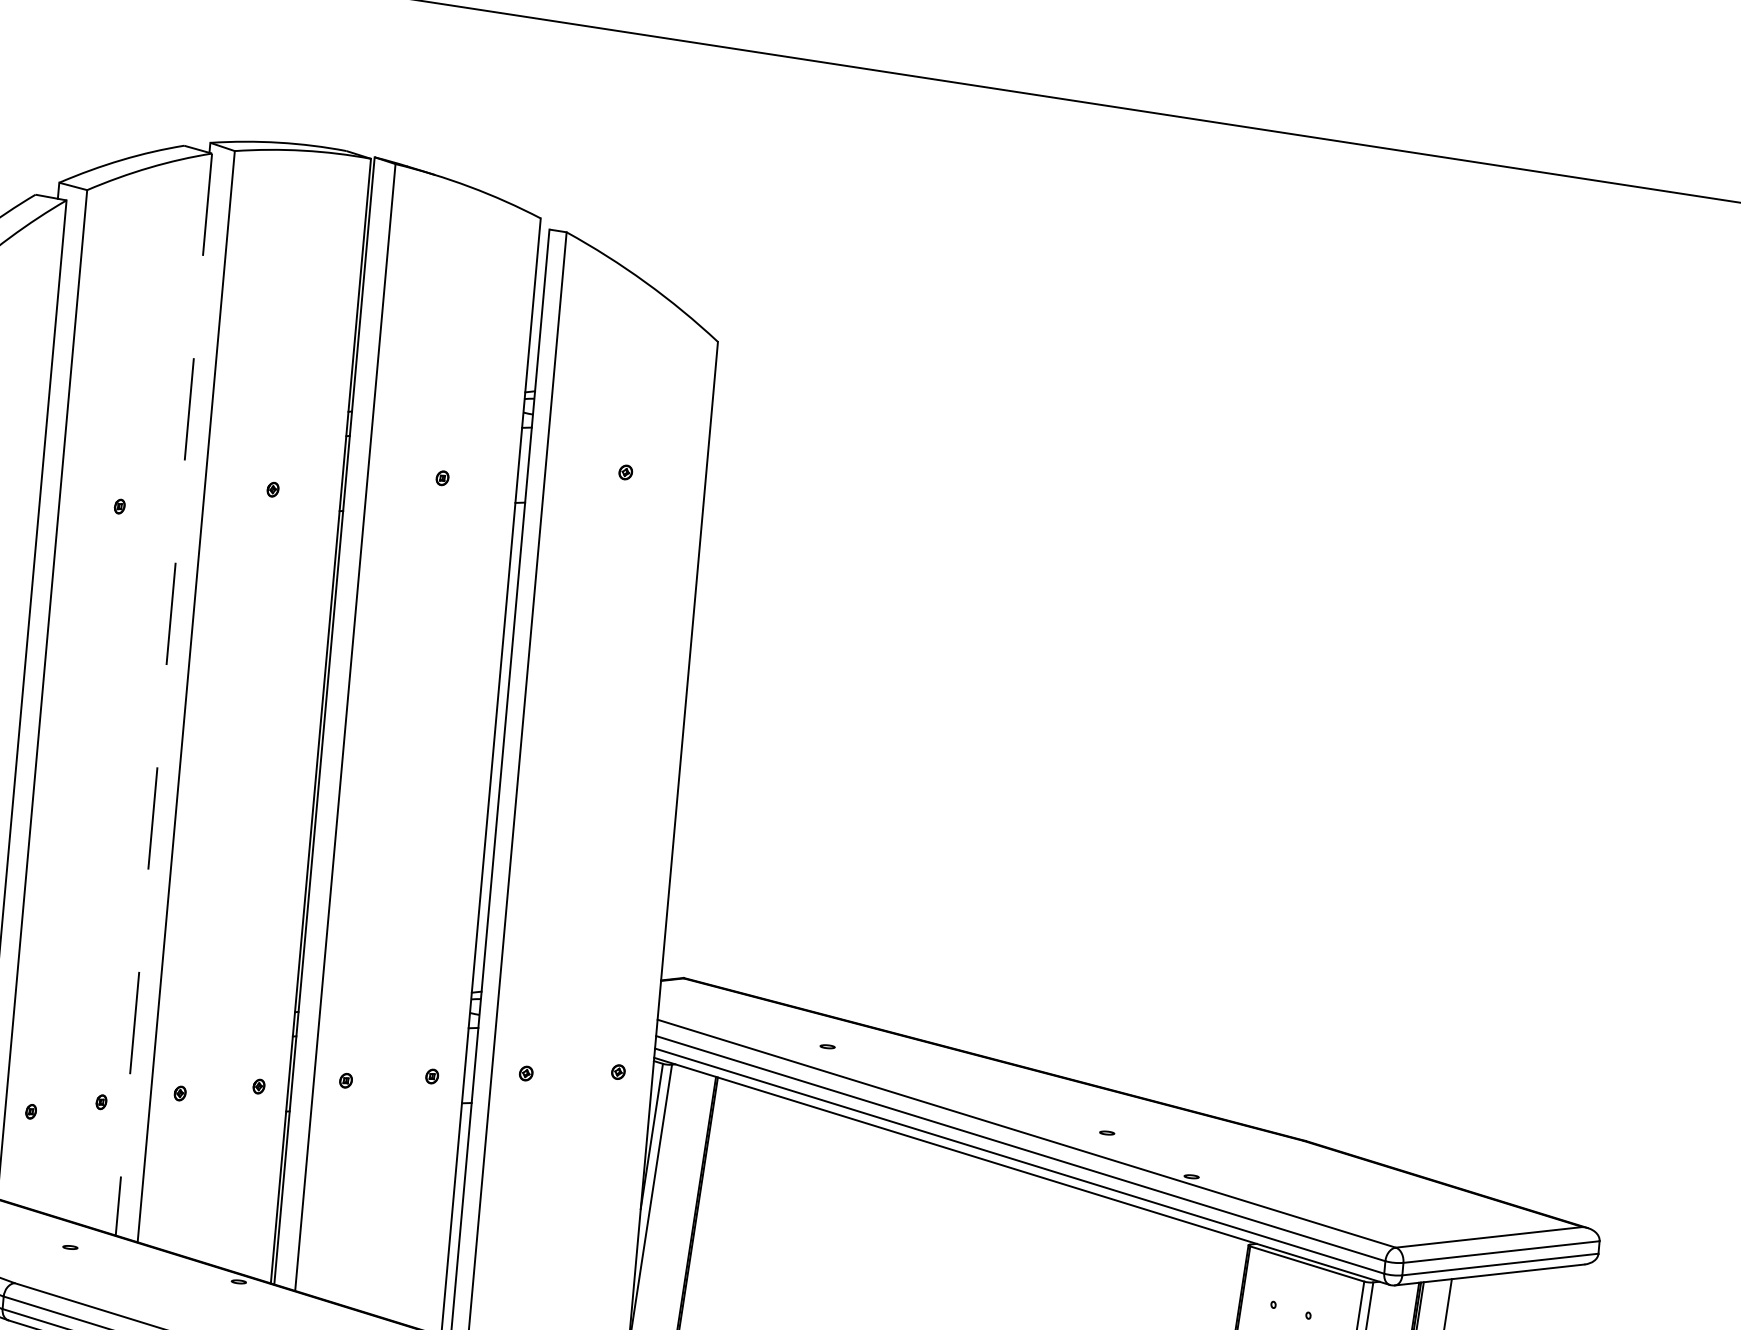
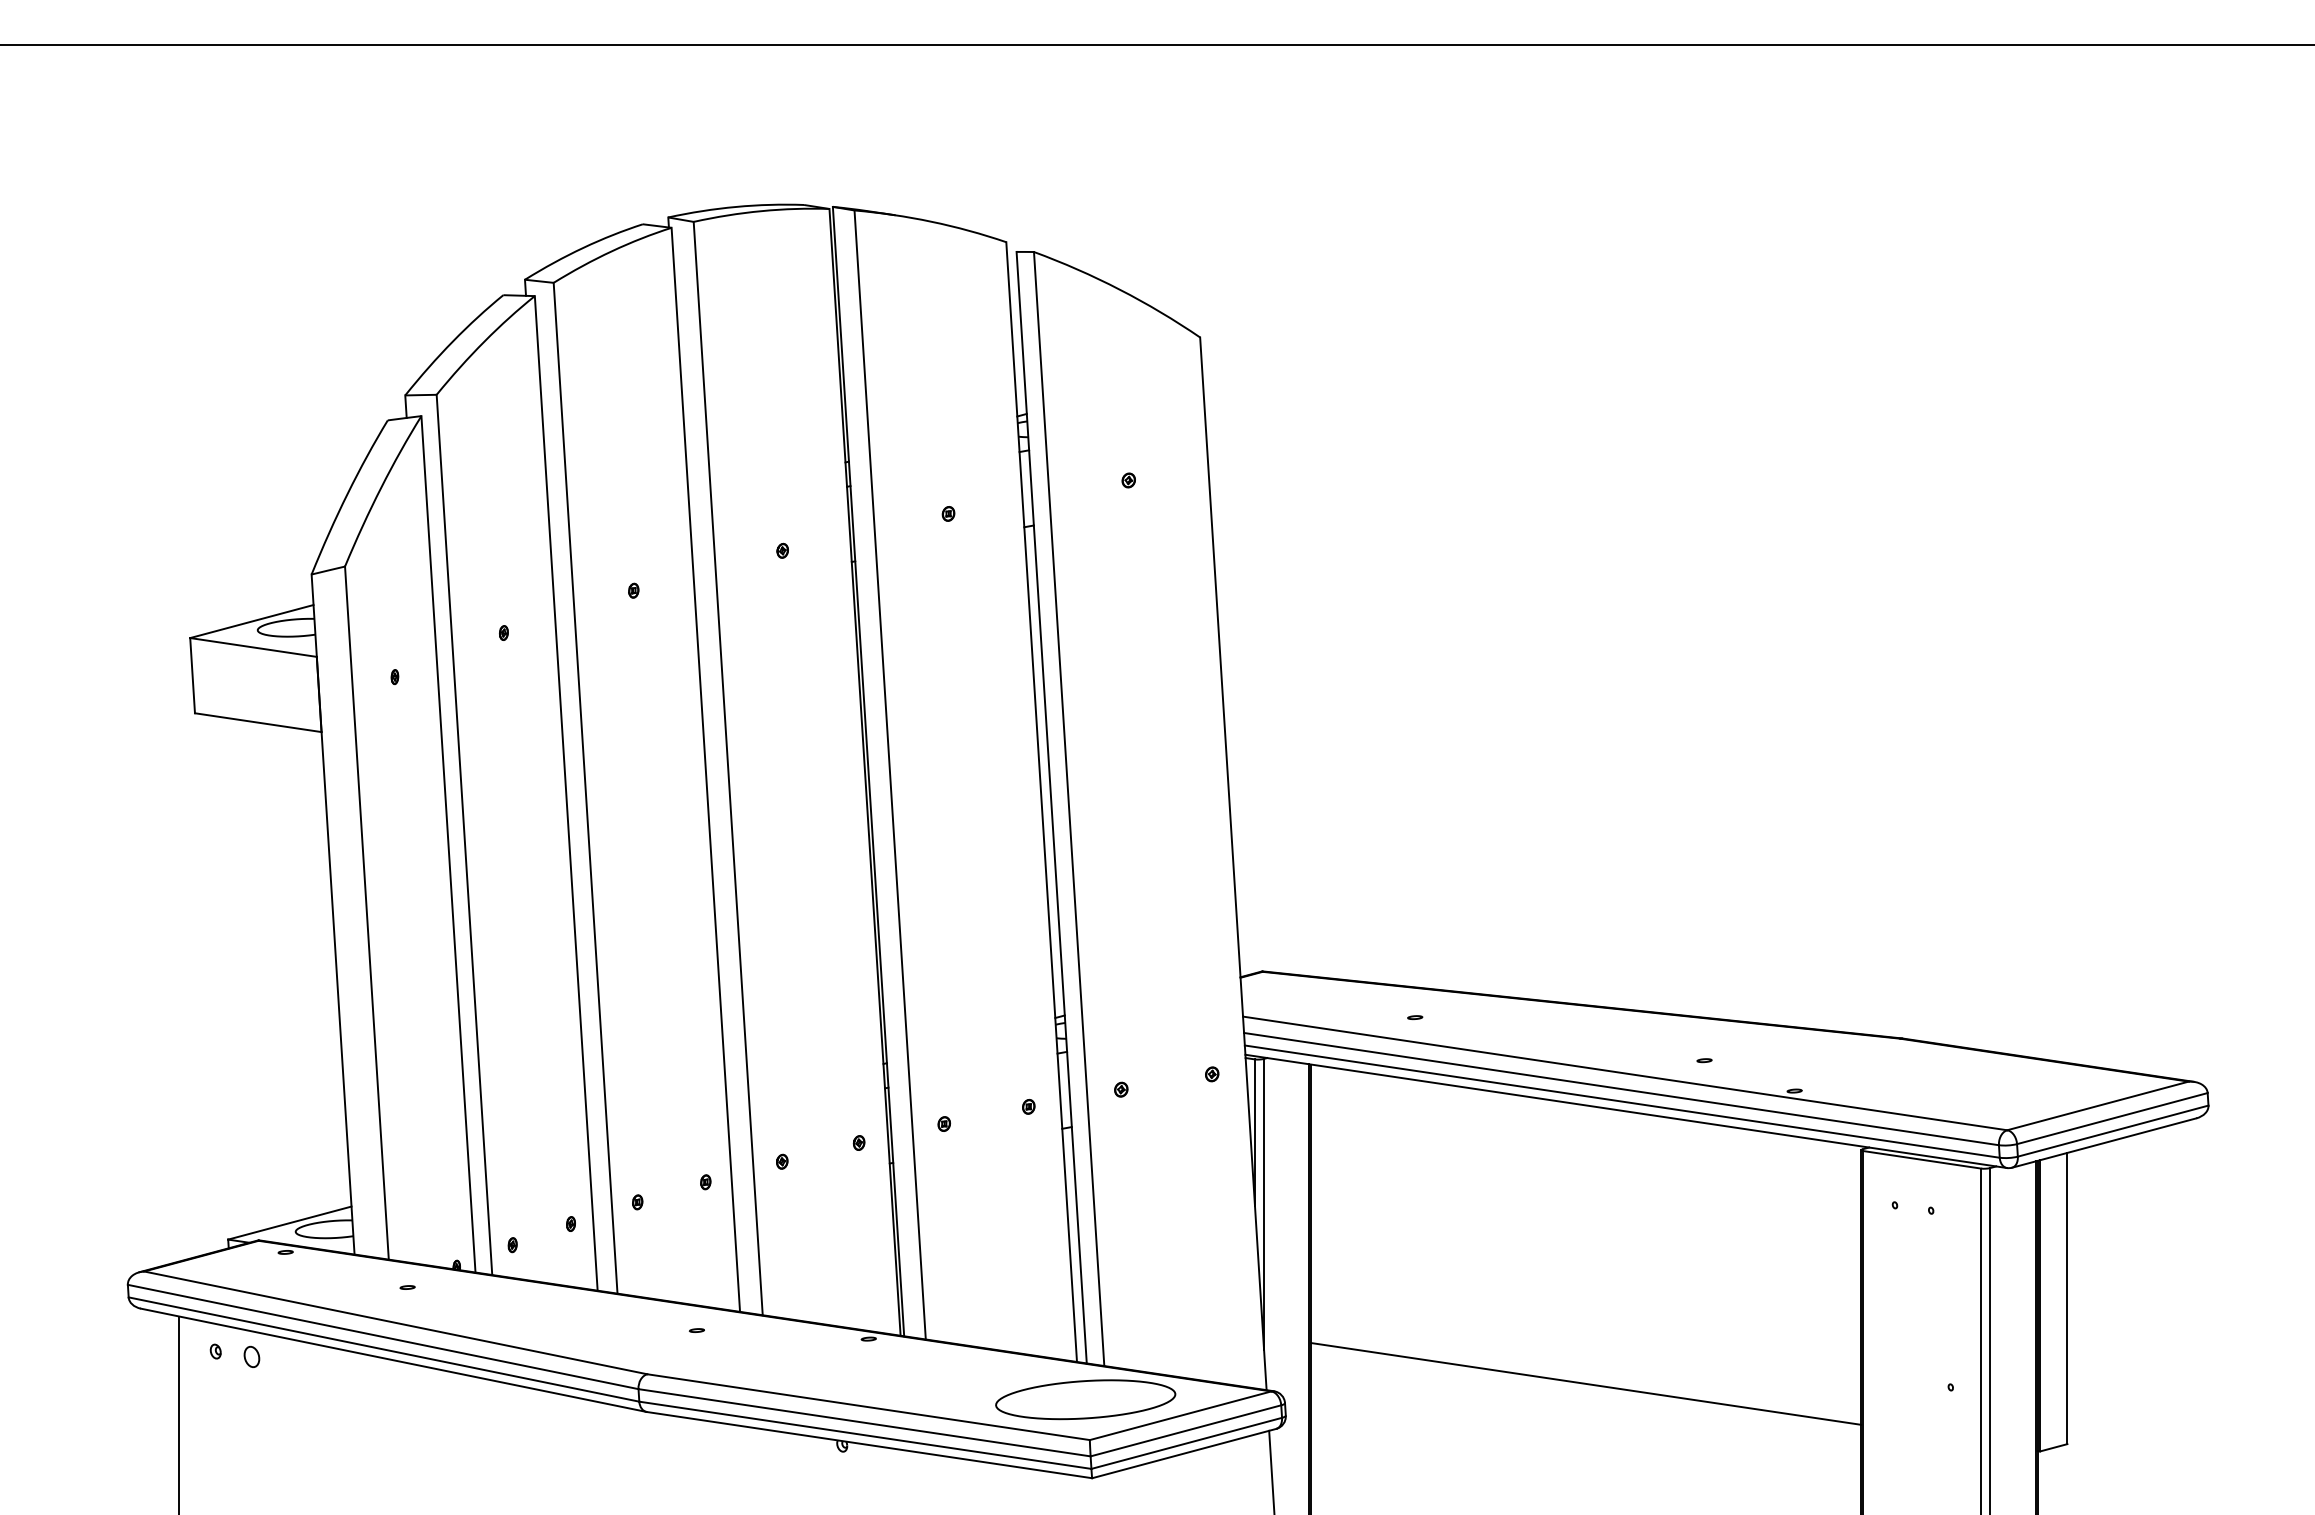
line: (163, 695) -> (705, 770), dashed -> solid

